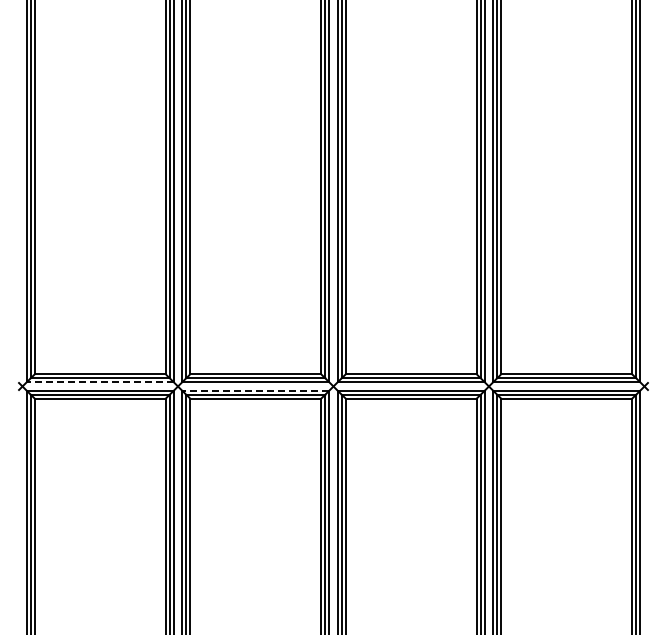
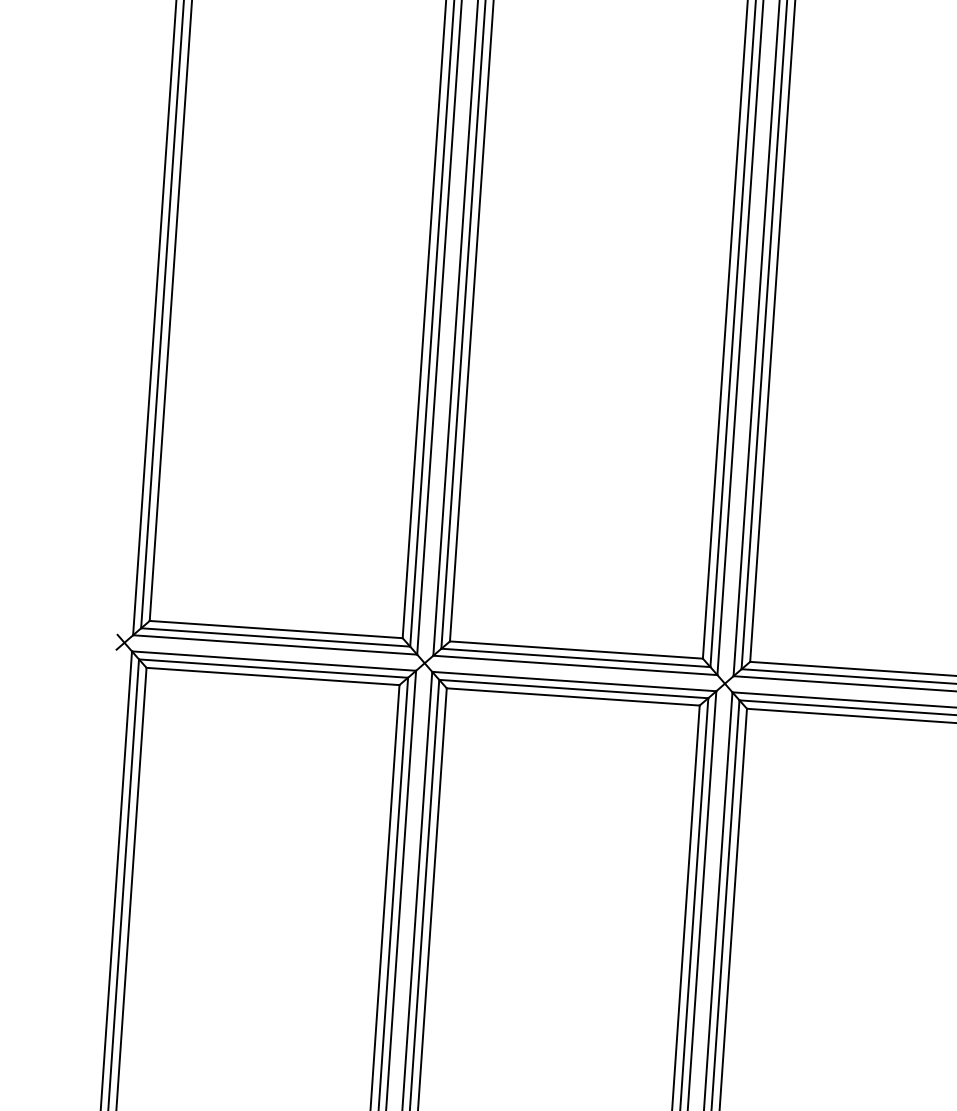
line: (100, 382) -> (275, 645), dashed -> solid
line: (255, 390) -> (573, 681), dashed -> solid

